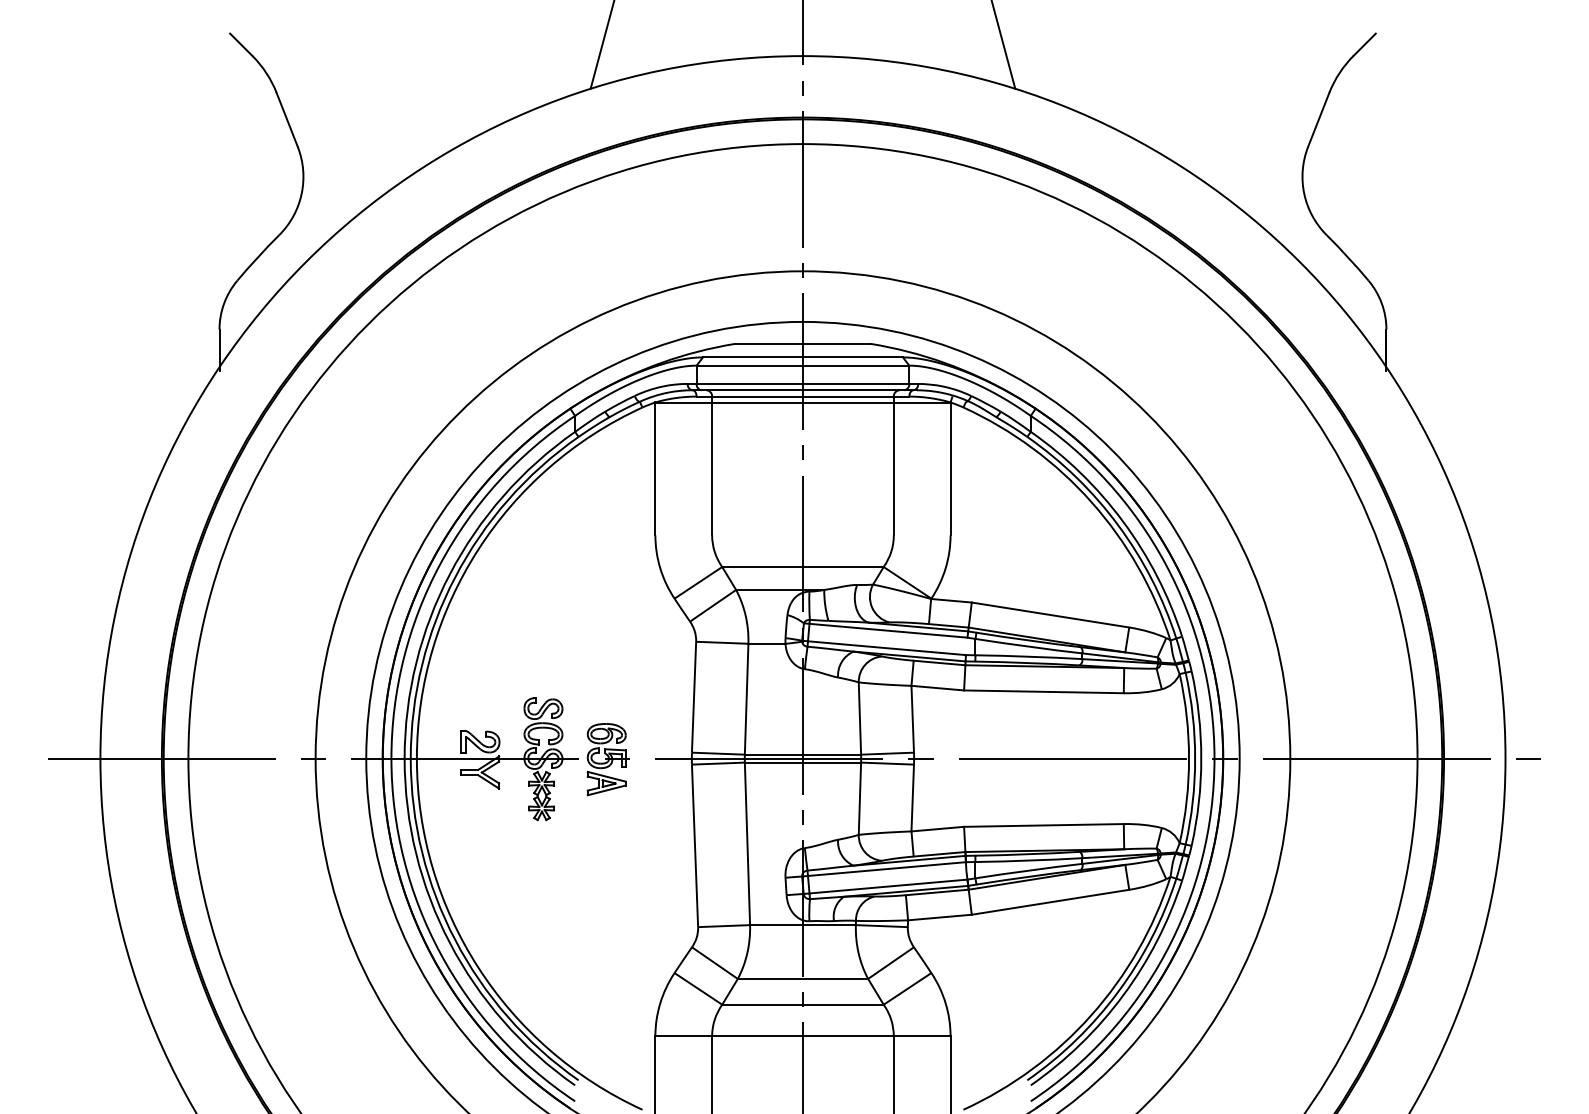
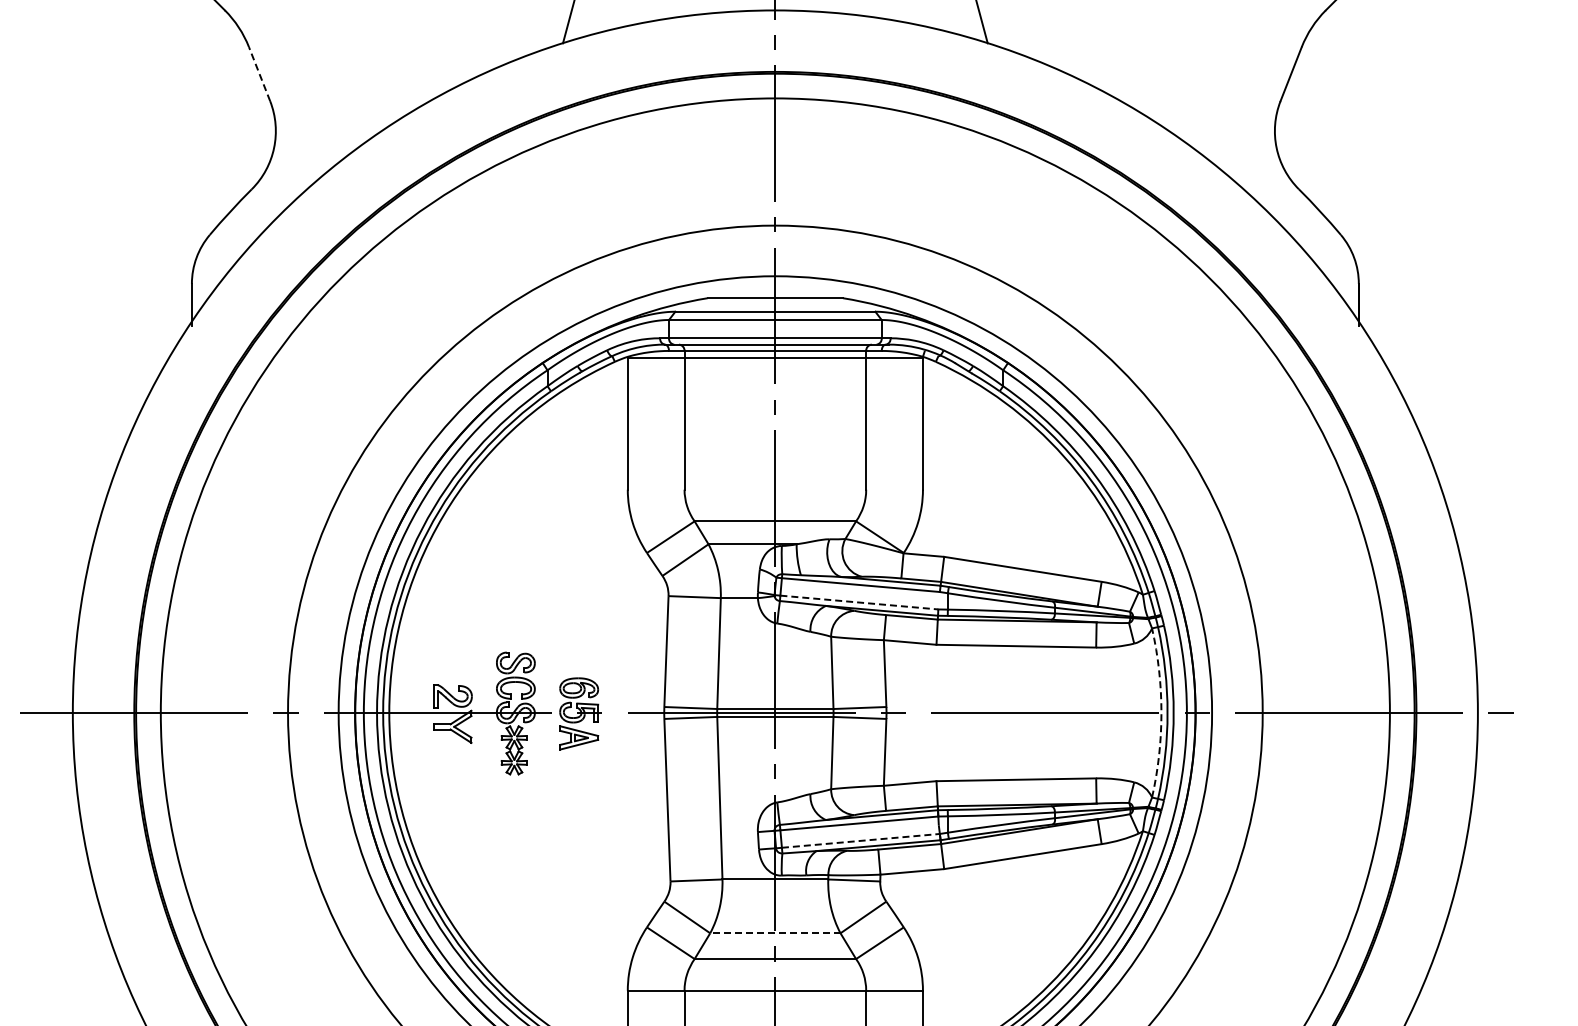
line: (287, 119) -> (259, 73), solid -> dashed
line: (887, 648) -> (859, 602), solid -> dashed
arc: (1189, 758) -> (1161, 712), solid -> dashed
line: (888, 886) -> (860, 840), solid -> dashed
line: (802, 978) -> (774, 932), solid -> dashed

